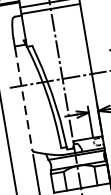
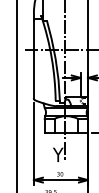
line: (23, 100) -> (33, 60), dashed -> solid

